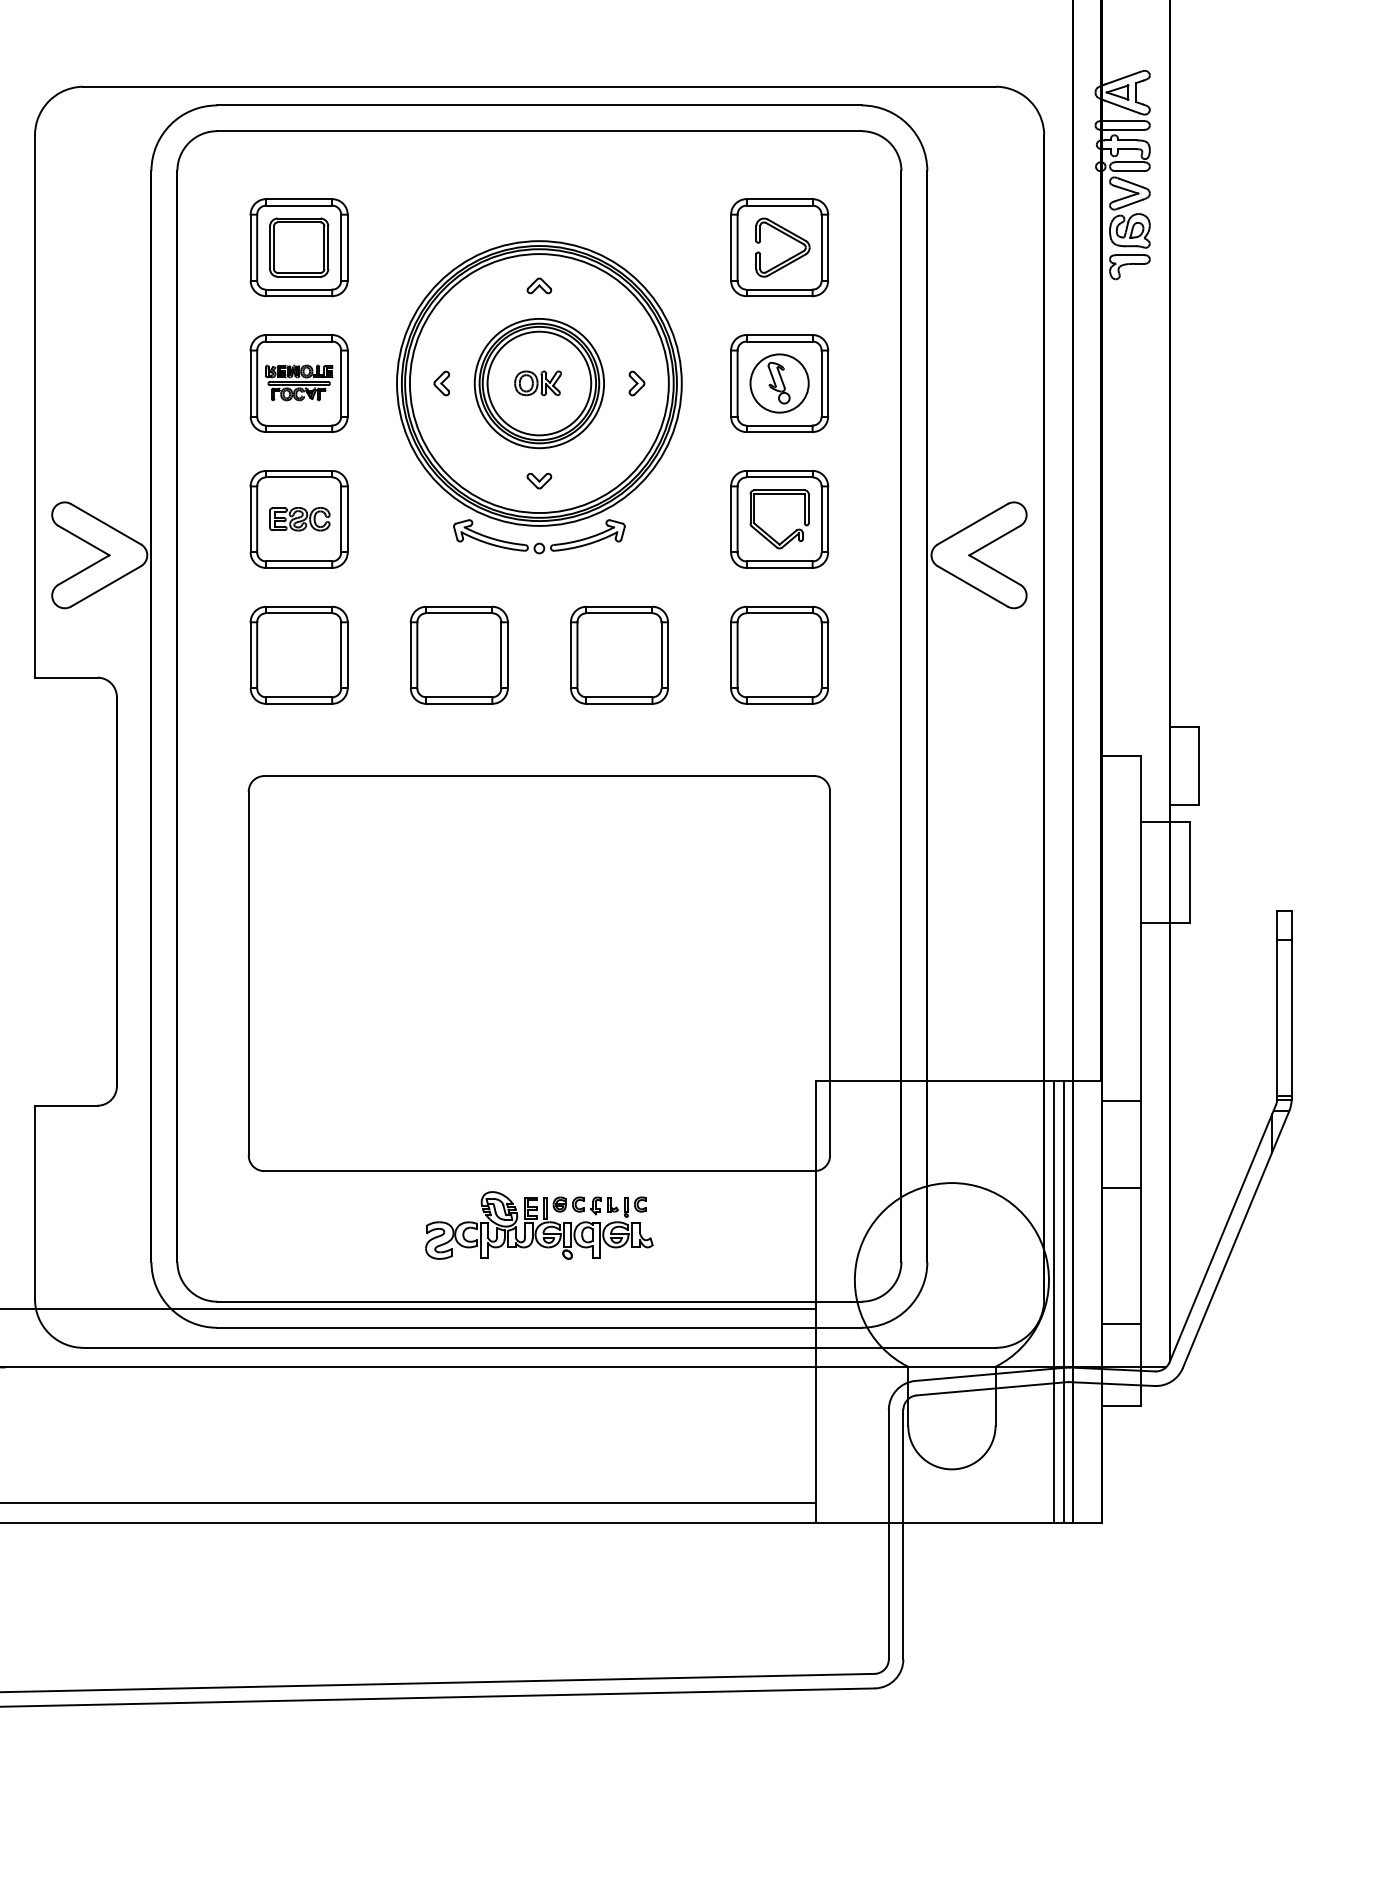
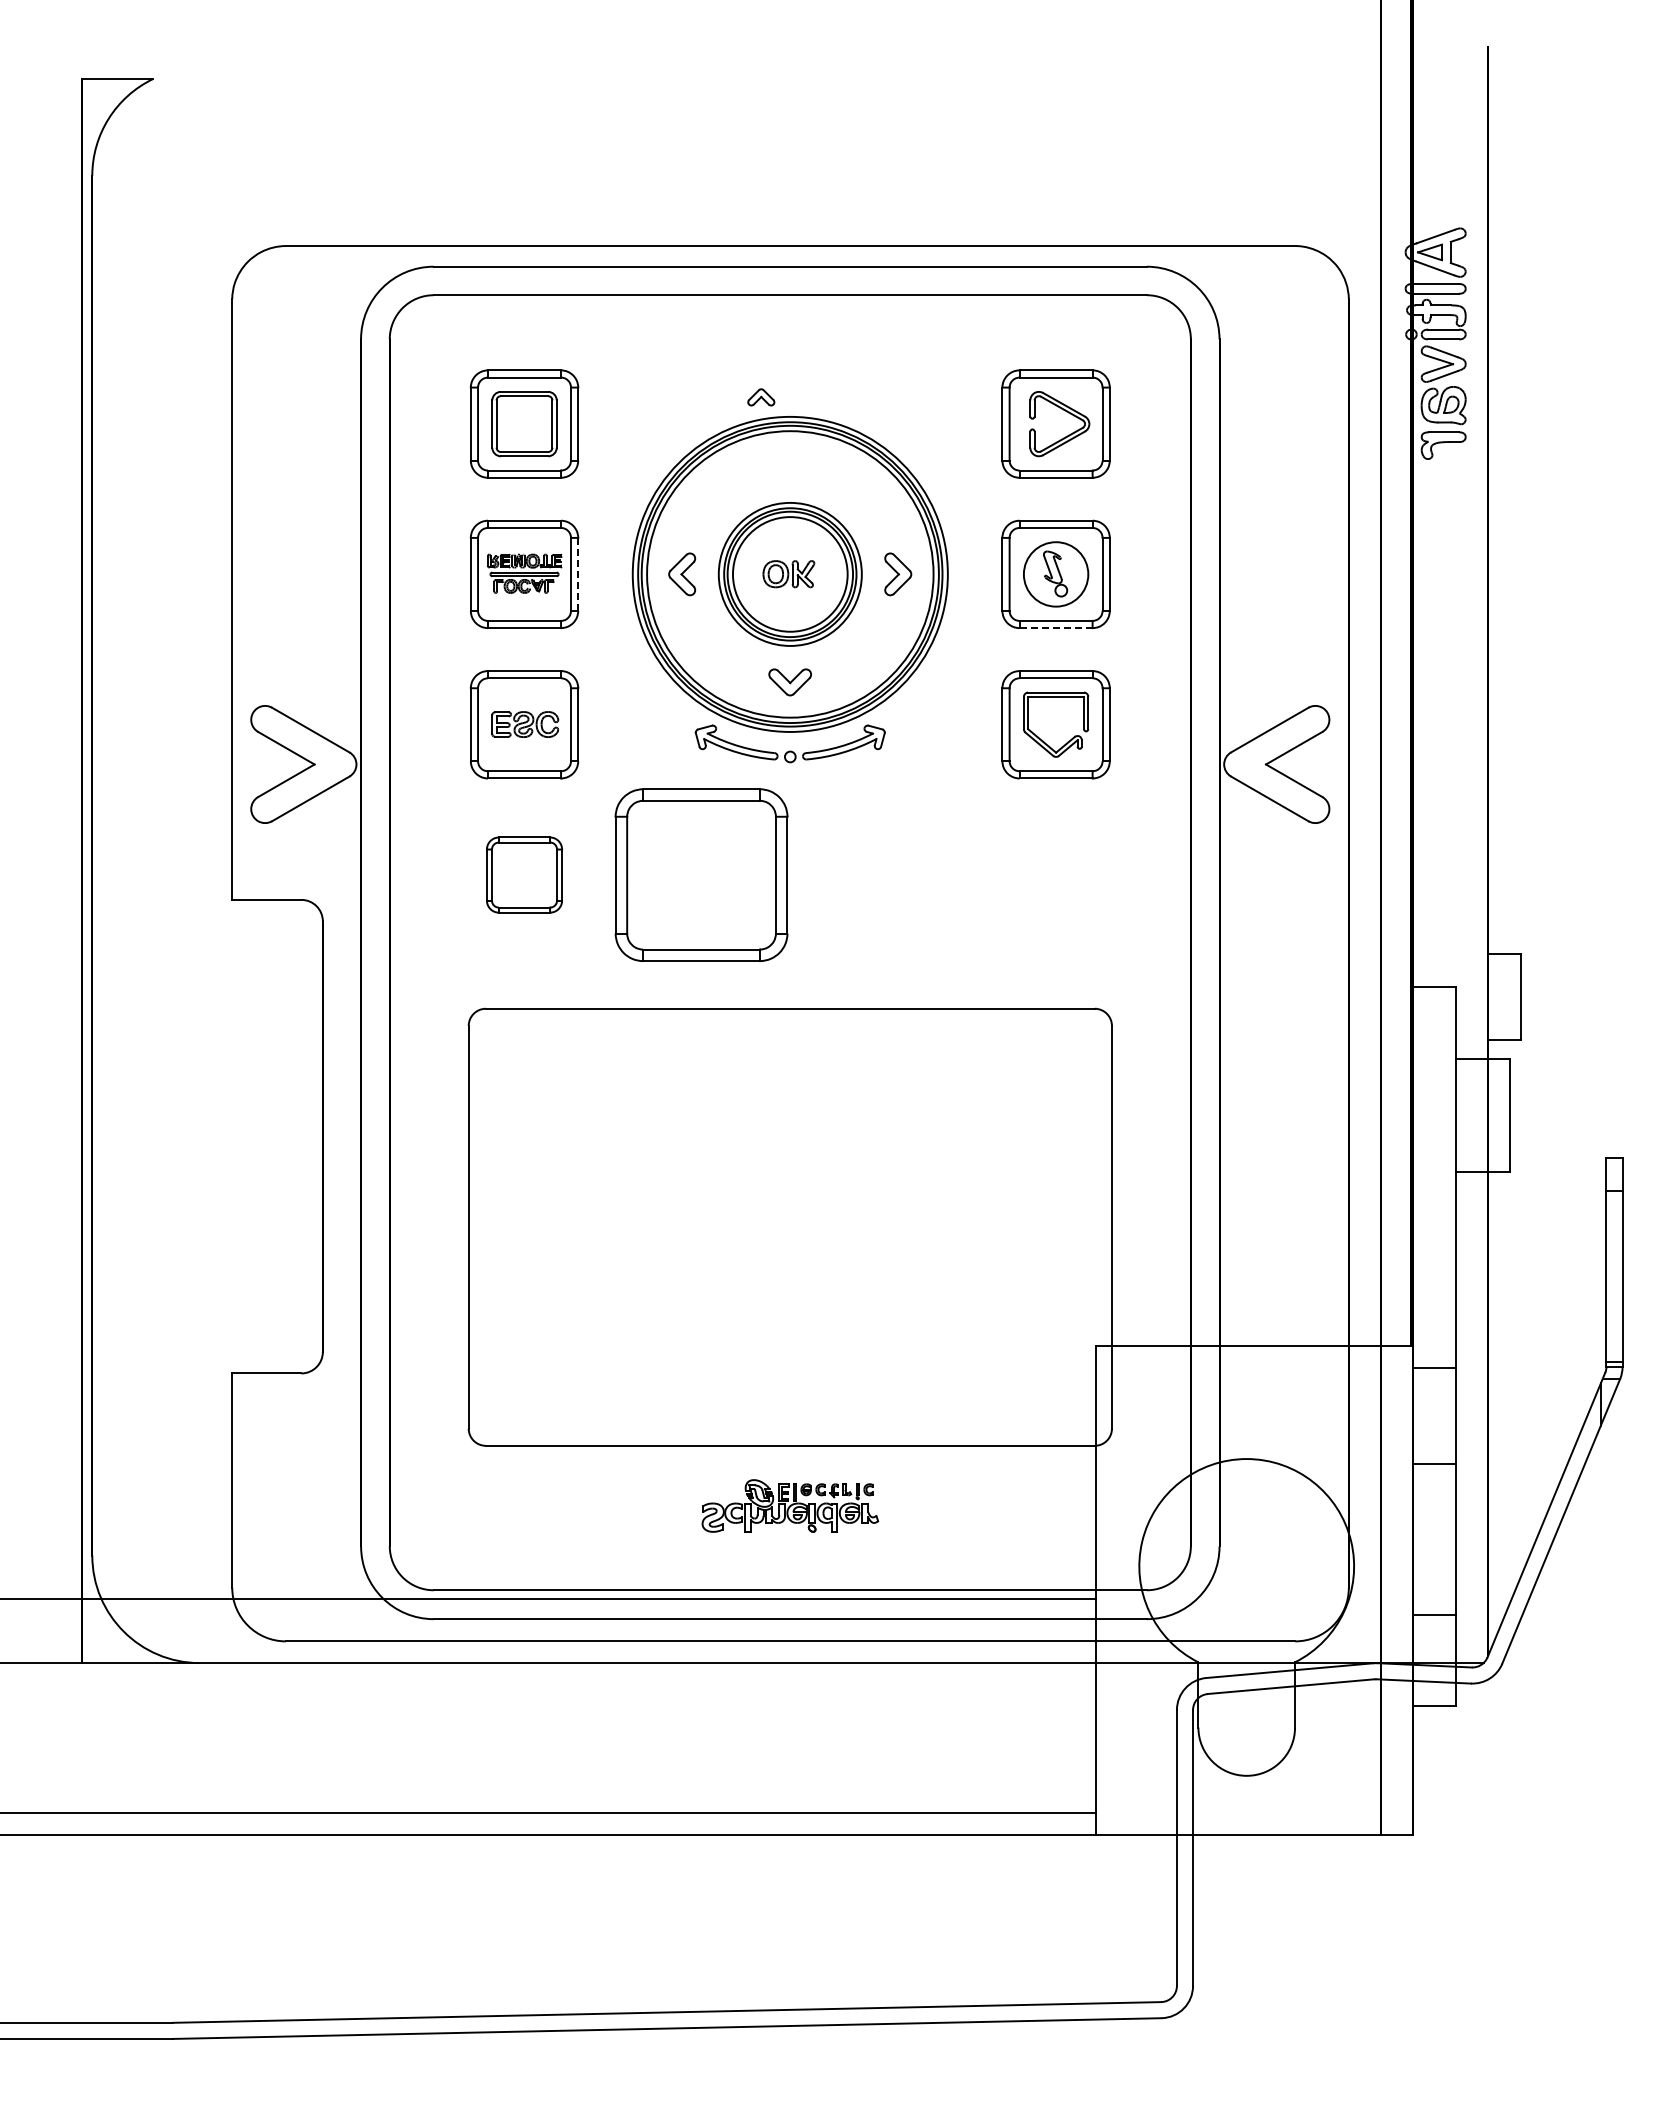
part: (539, 286) -> (761, 397), moved
line: (347, 383) -> (578, 574), solid -> dashed
part: (441, 383) -> (682, 574), size x1.6
part: (637, 383) -> (898, 574), size x1.6
line: (779, 432) -> (1056, 628), solid -> dashed
part: (539, 481) -> (790, 682), size x1.6
part: (299, 654) -> (524, 874), size x0.7
part: (459, 654) -> (701, 874), size x1.6
part: (619, 654) -> (878, 874), removed
part: (779, 654) -> (1055, 874), removed
part: (539, 1225) -> (790, 1505), size x0.7
line: (1053, 1301) -> (1359, 1590), removed
line: (1063, 1301) -> (1370, 1590), removed

